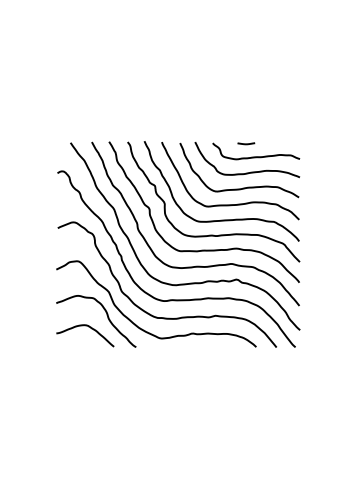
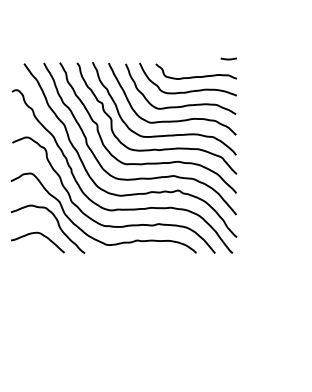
line: (246, 143) -> (229, 58), moved

